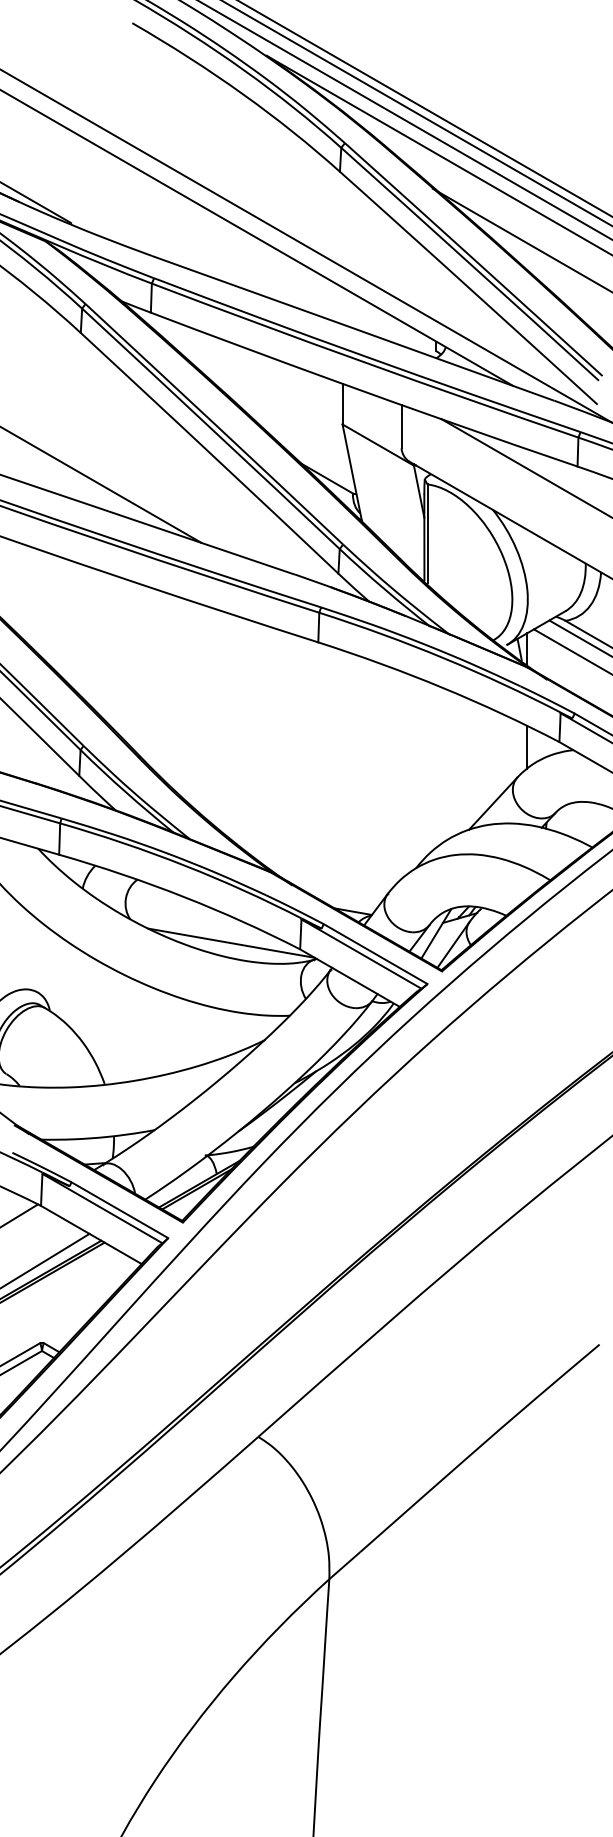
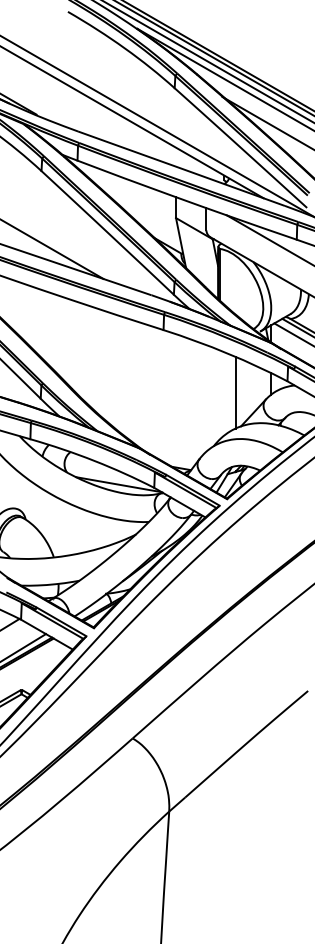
line: (460, 763) -> (236, 392), added

